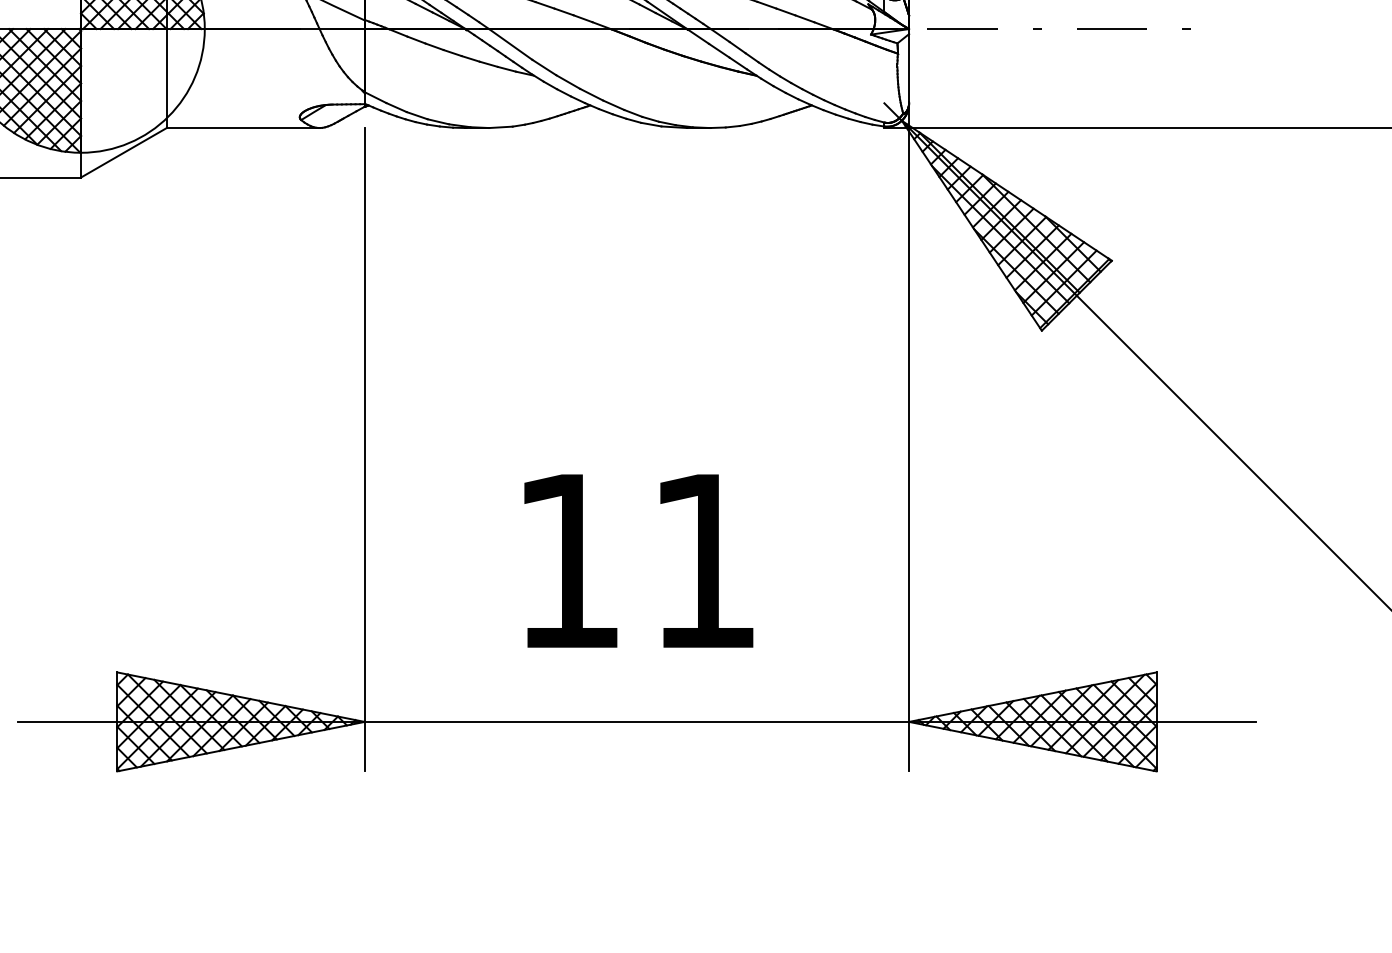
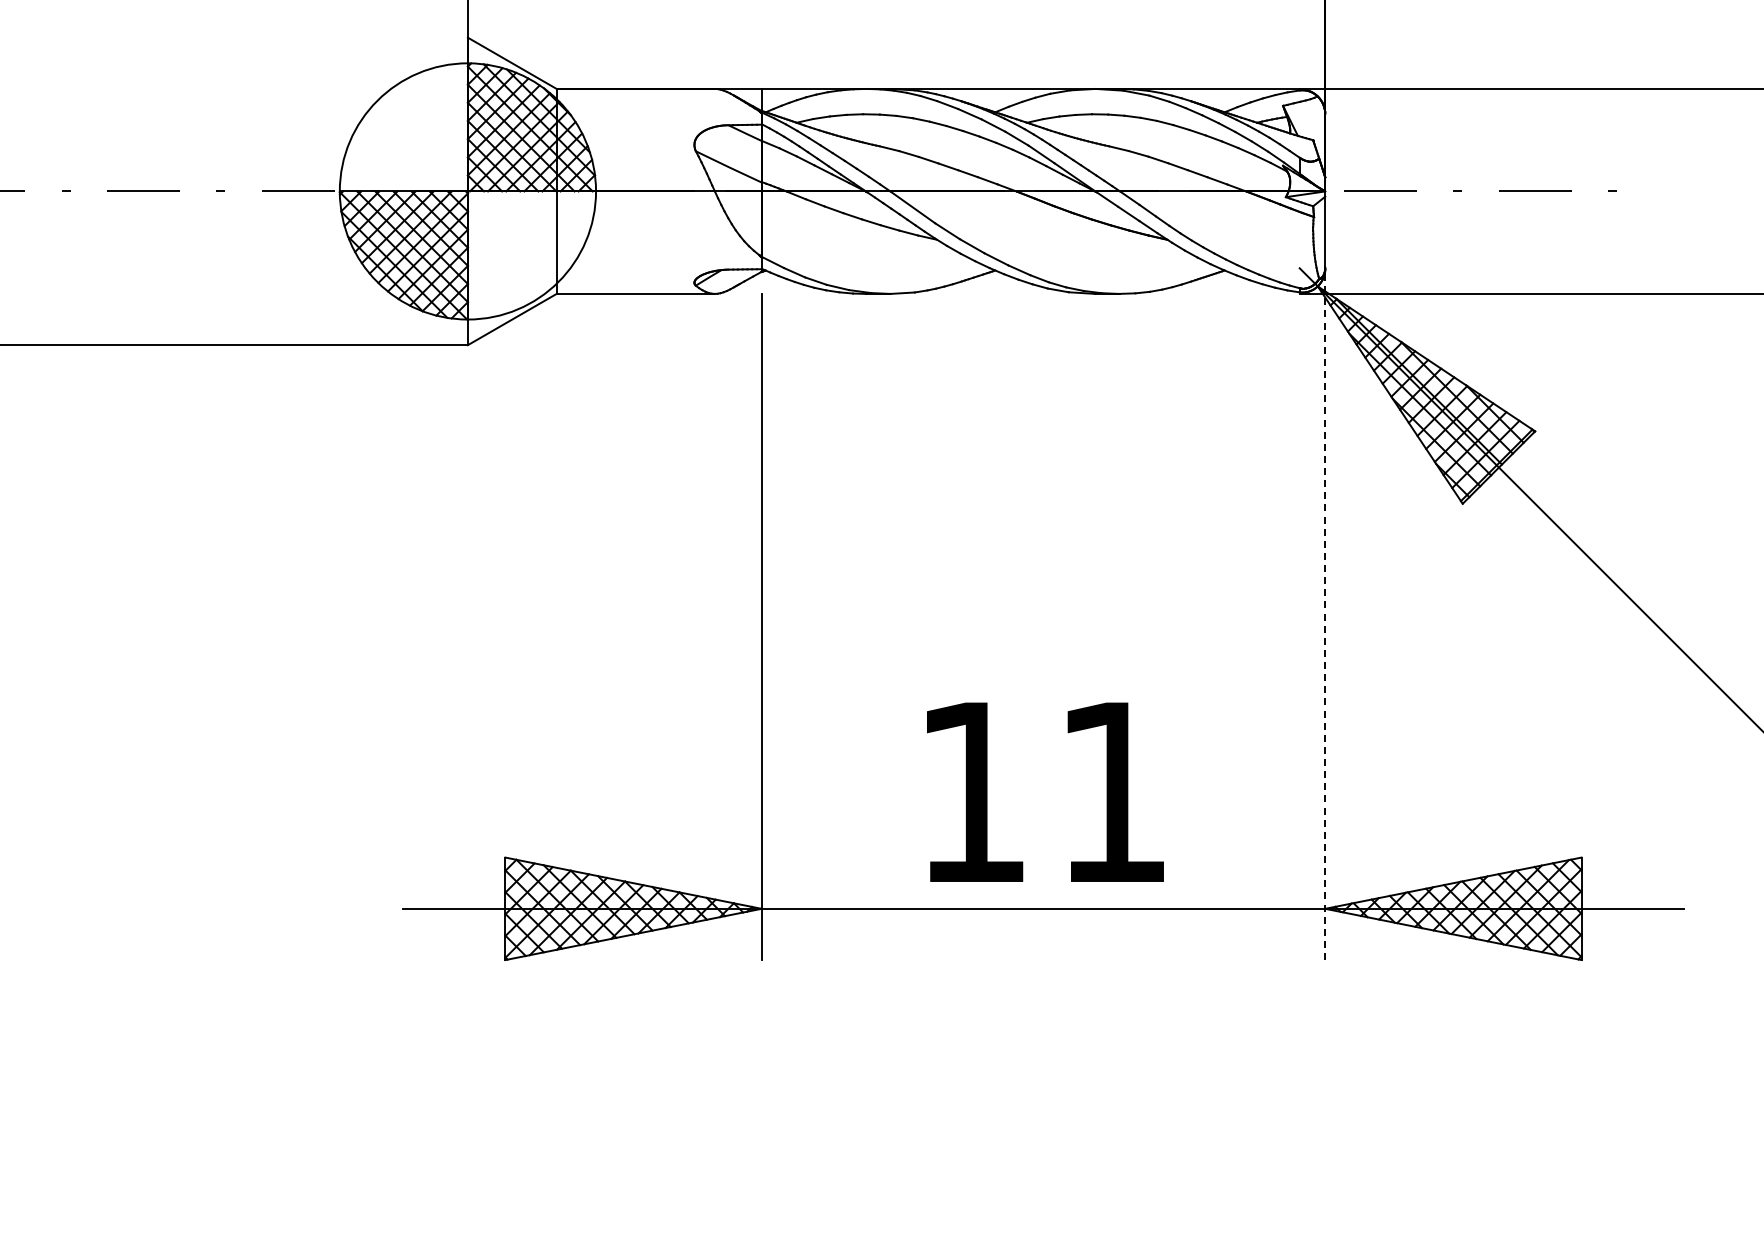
line: (909, 437) -> (1325, 614), solid -> dashed
text: (638, 560) -> (1045, 791), moved

